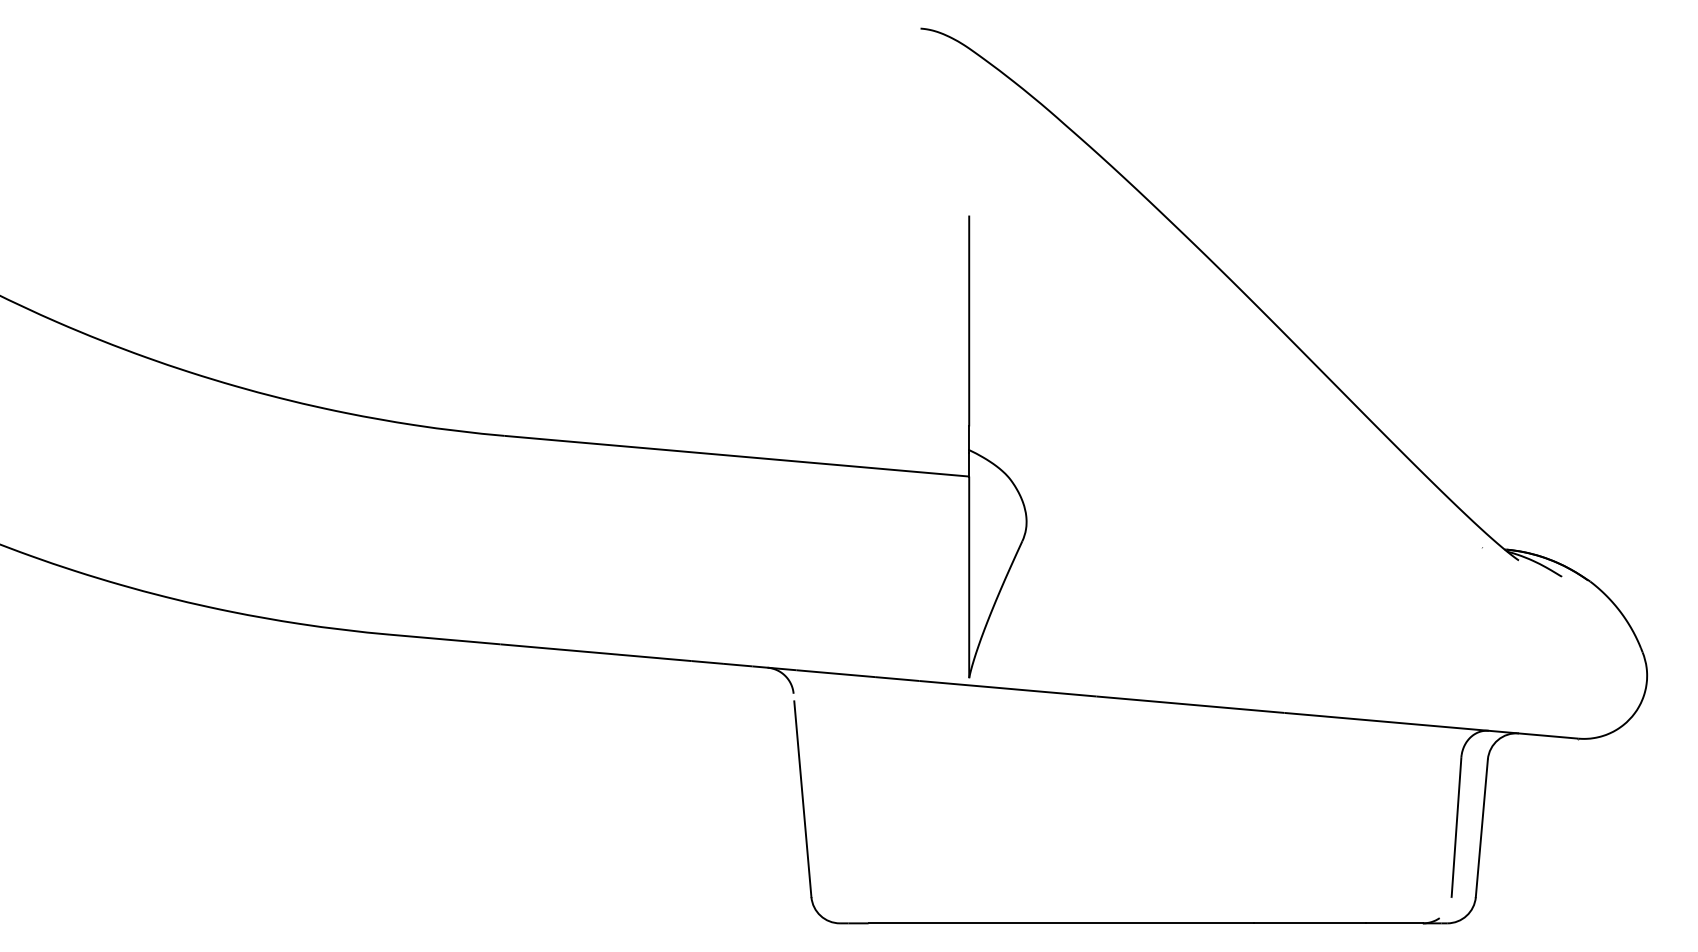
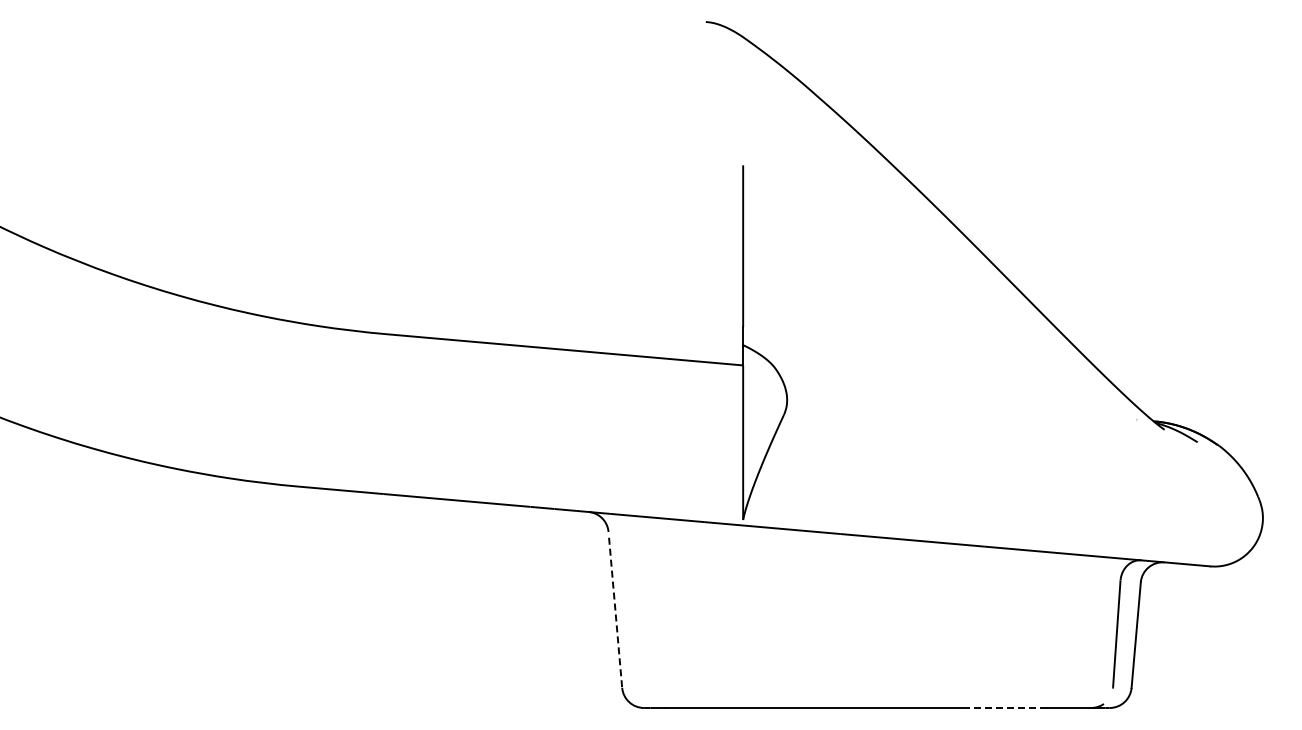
line: (802, 800) -> (615, 613), solid -> dashed
line: (1310, 922) -> (1004, 707), solid -> dashed

